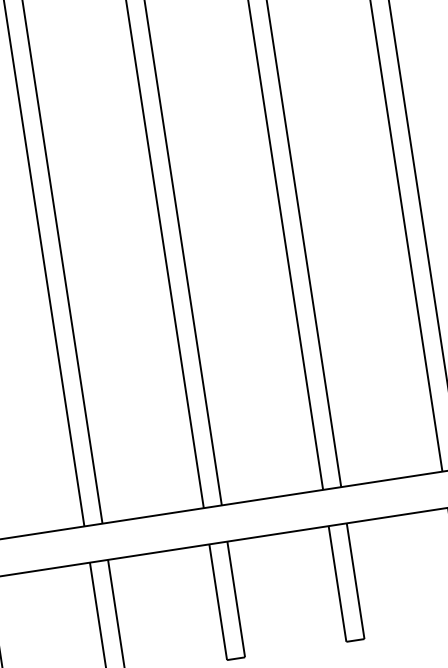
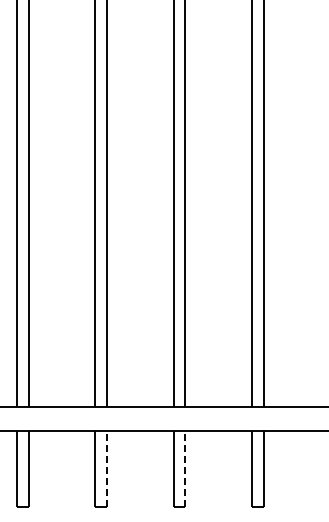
line: (355, 581) -> (185, 468), solid -> dashed
line: (236, 599) -> (107, 468), solid -> dashed

